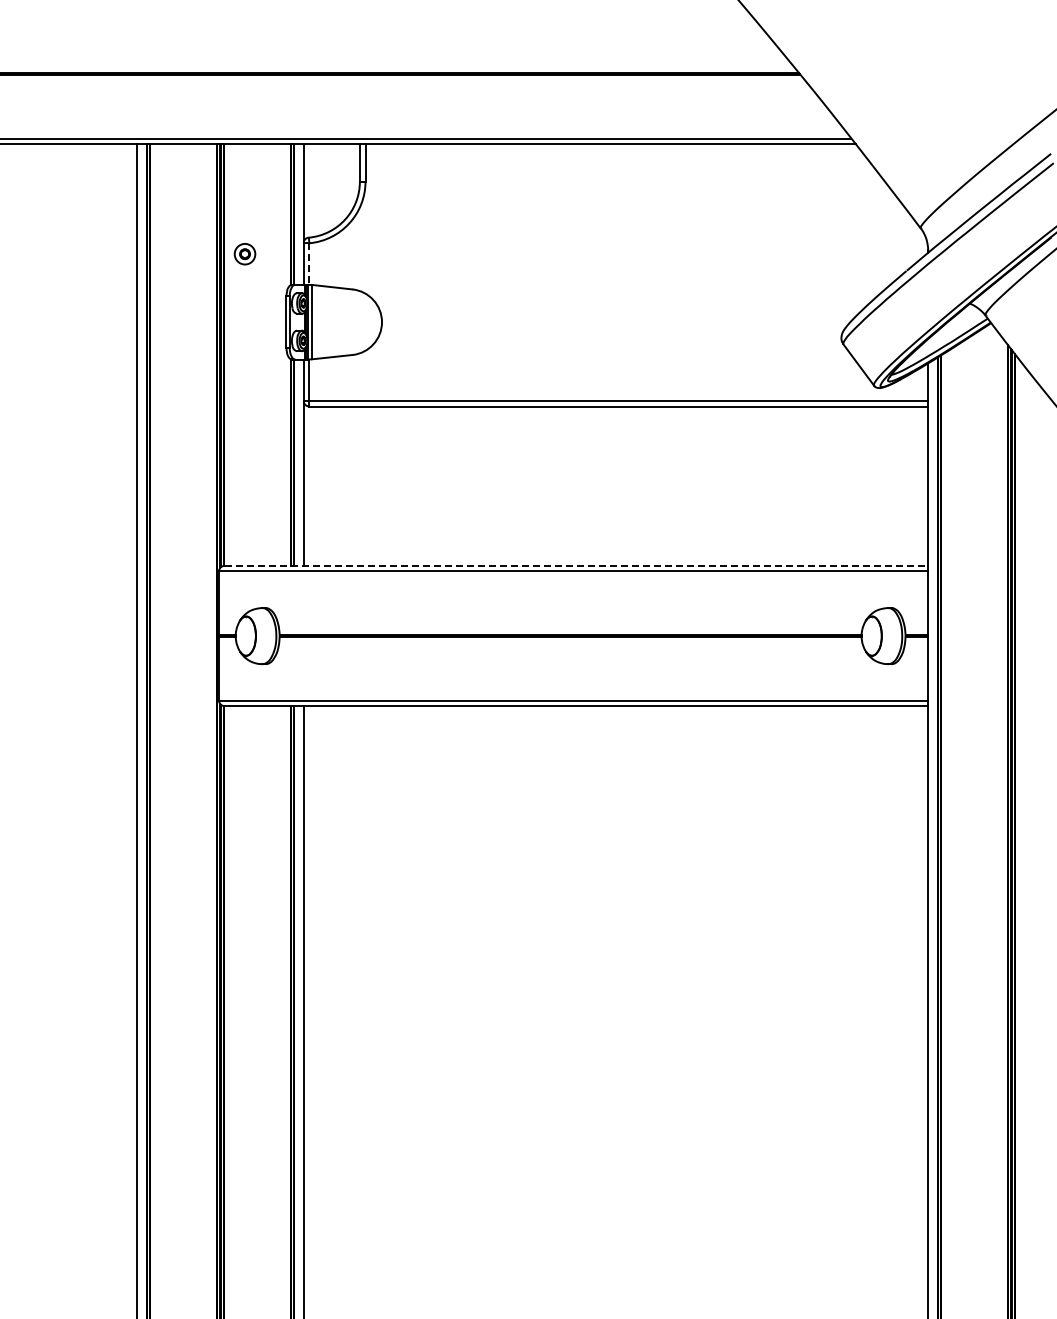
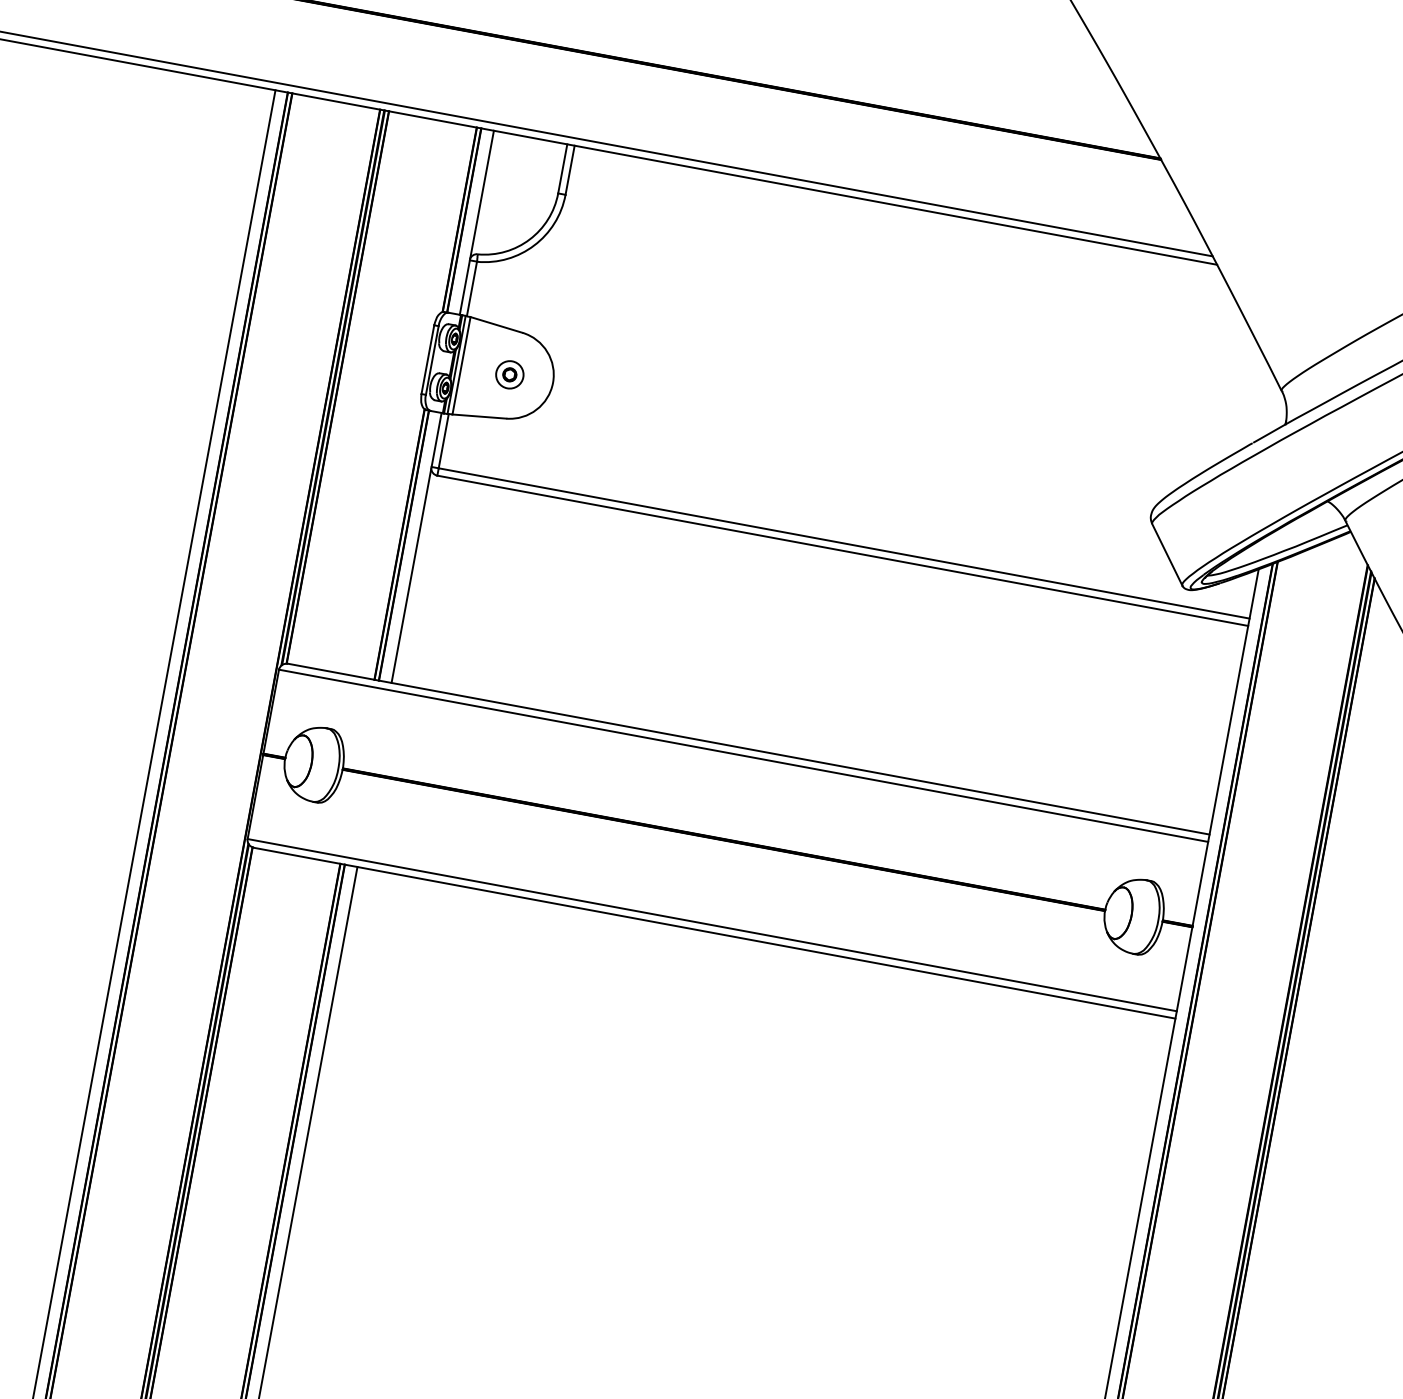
part: (244, 254) -> (509, 375), moved
line: (309, 263) -> (472, 288), dashed -> solid
line: (576, 565) -> (748, 748), dashed -> solid

